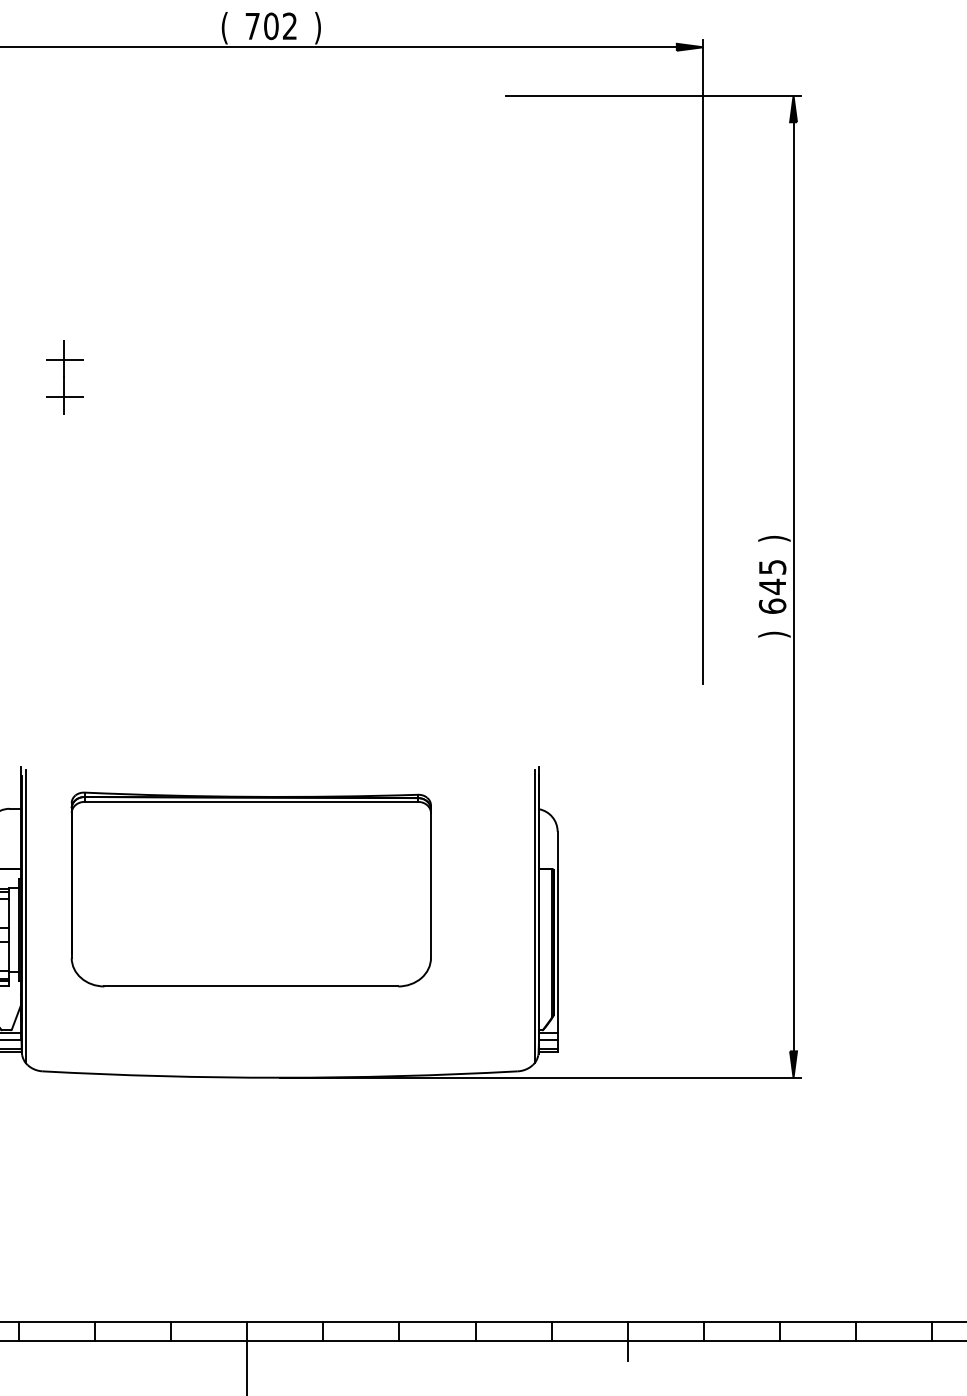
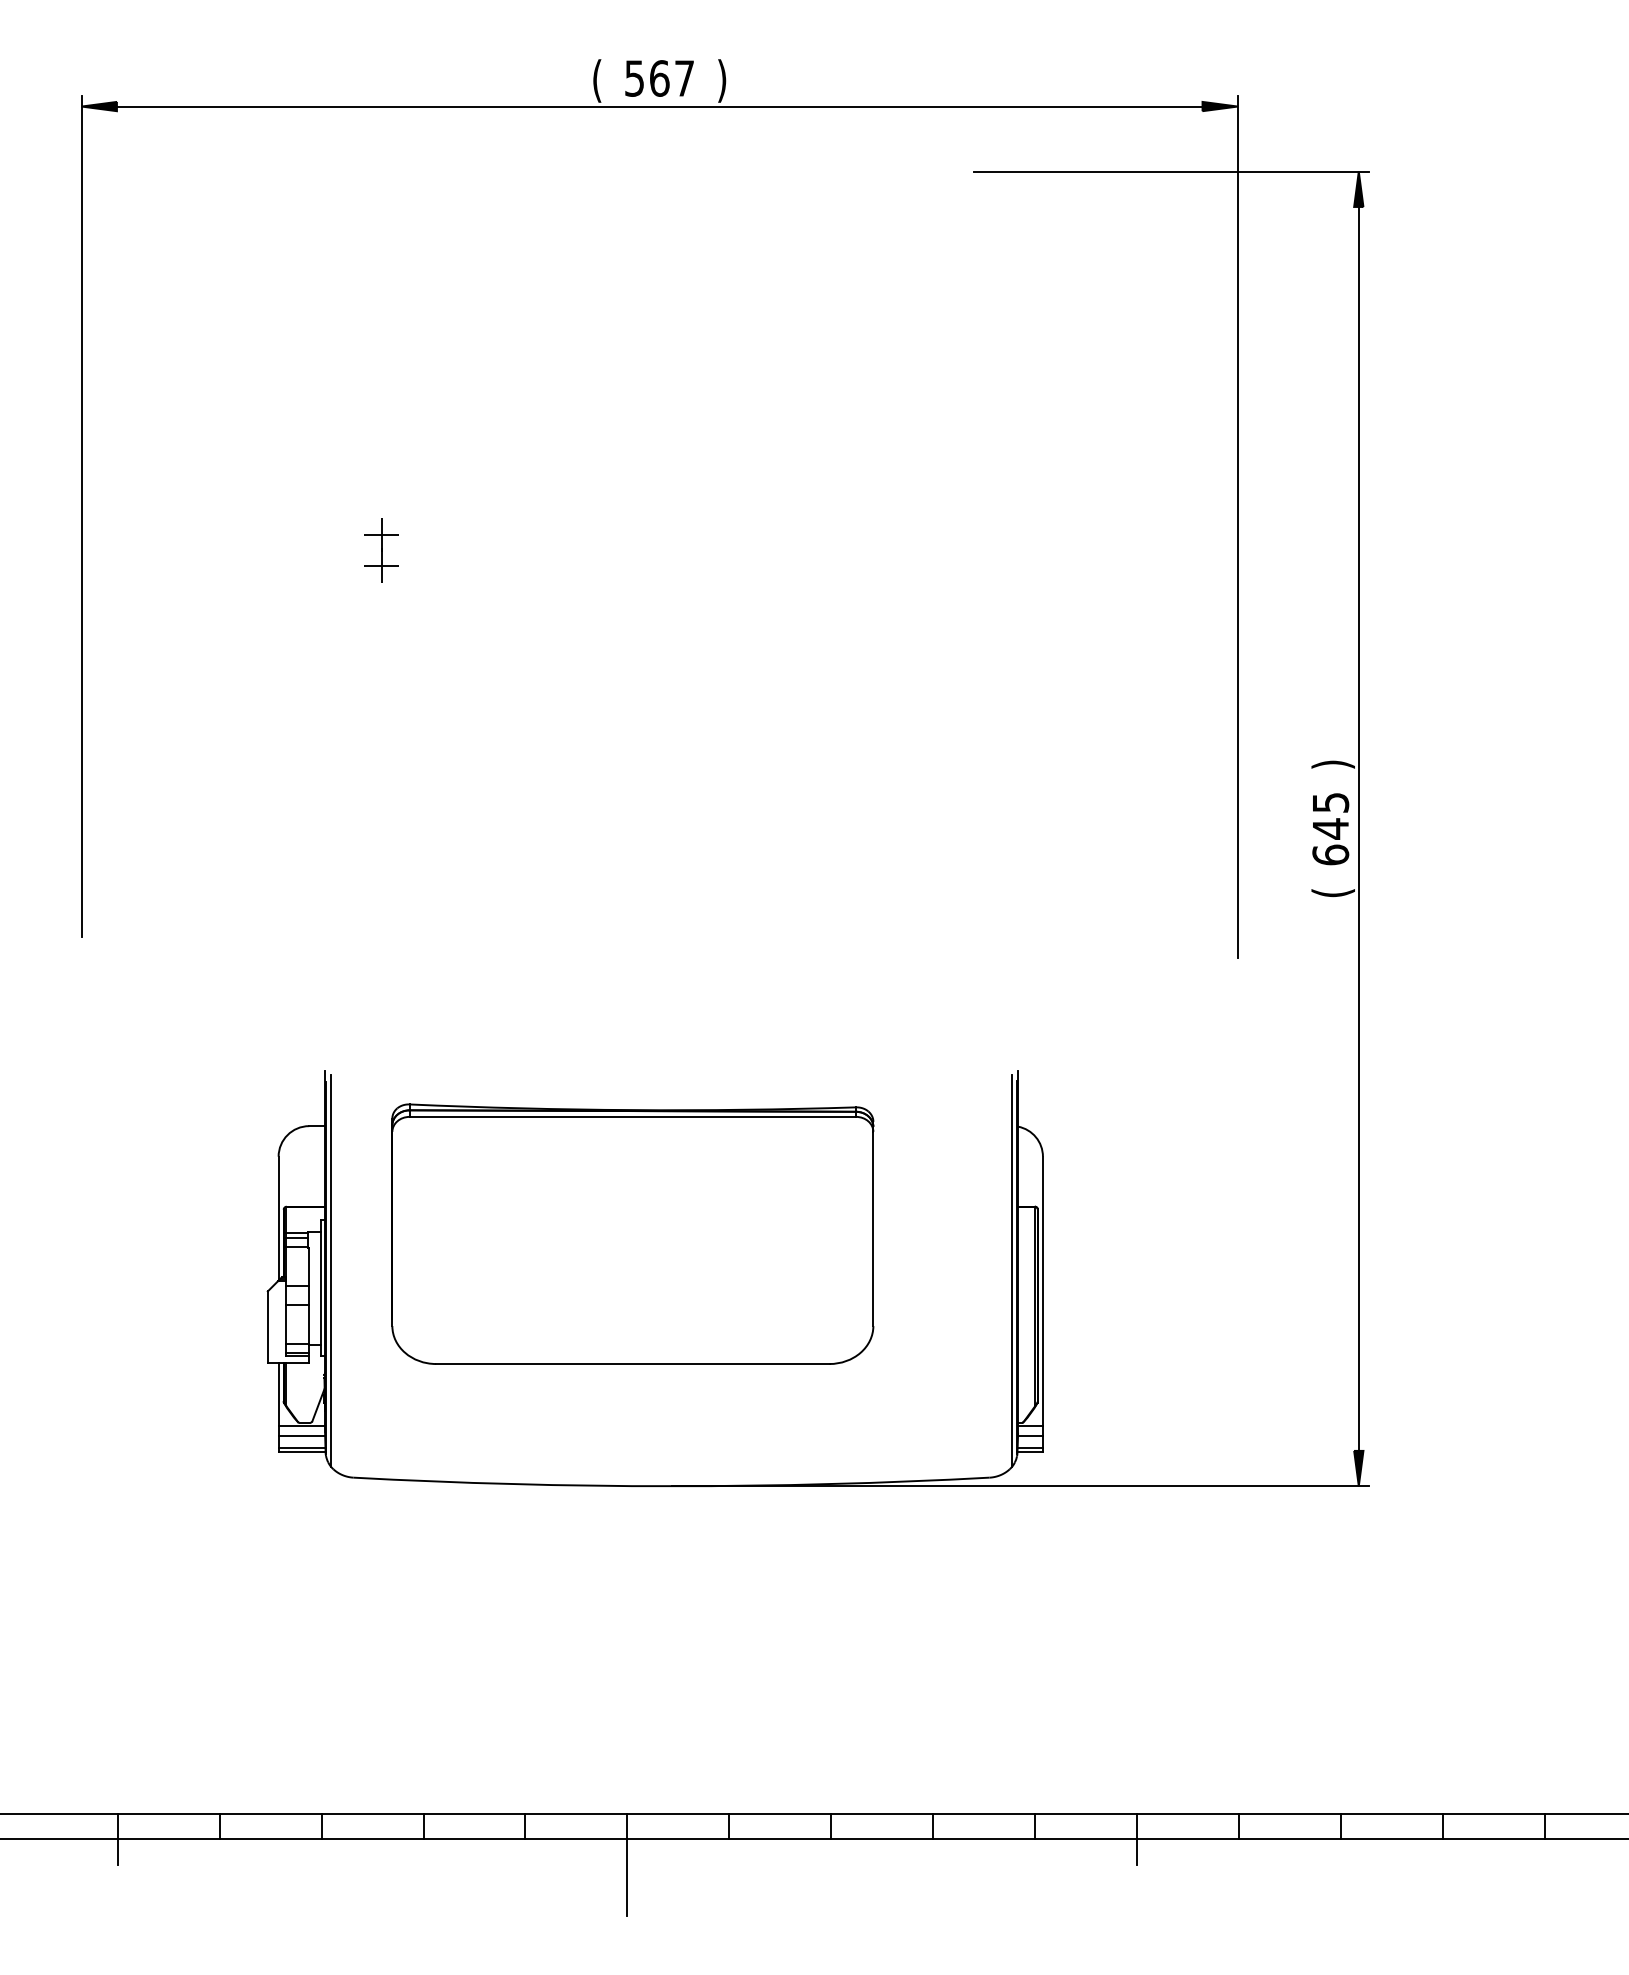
text: (271, 26) -> (659, 78), 702 -> 567
part: (63, 378) -> (381, 550), size x0.62
text: (773, 635) -> (1332, 893), ) -> (

